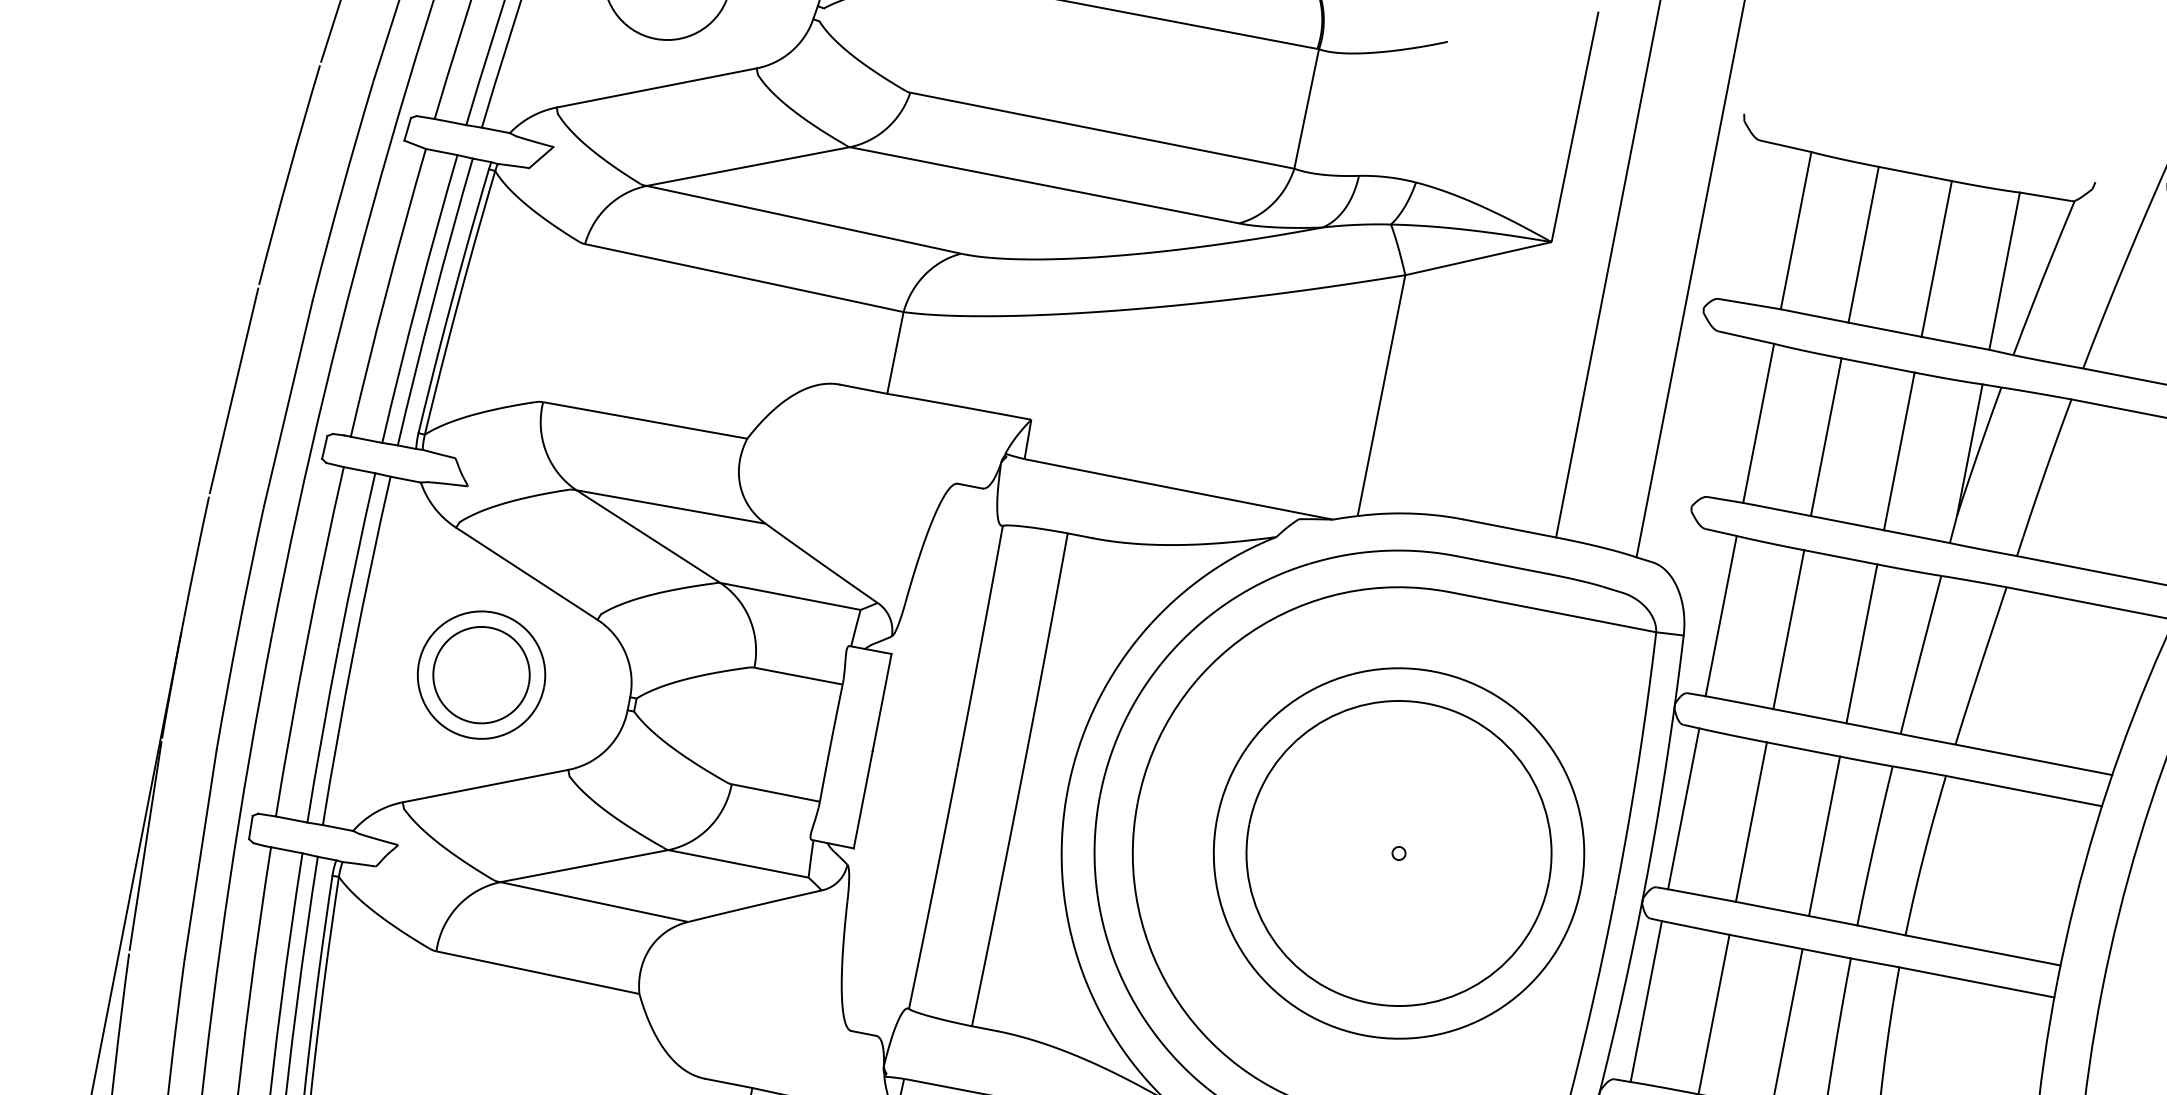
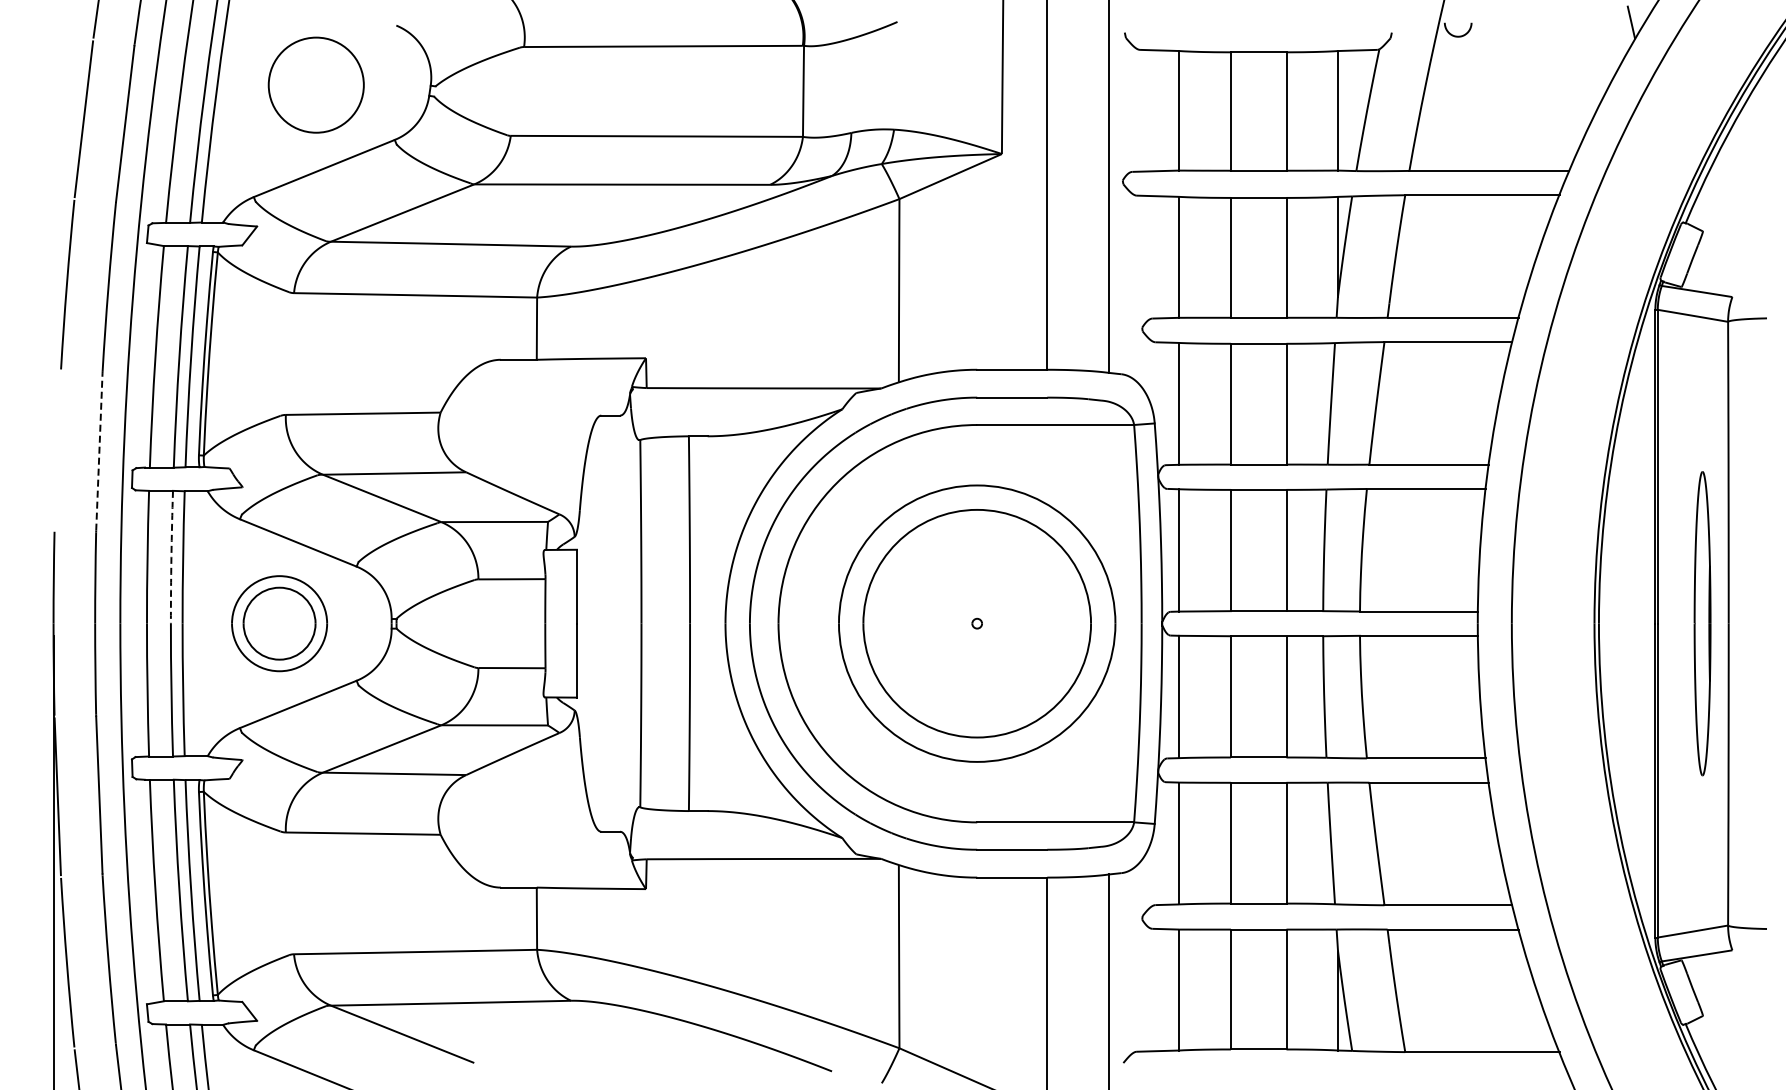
line: (233, 390) -> (57, 450), removed
line: (288, 402) -> (99, 451), solid -> dashed
arc: (356, 560) -> (171, 557), solid -> dashed

